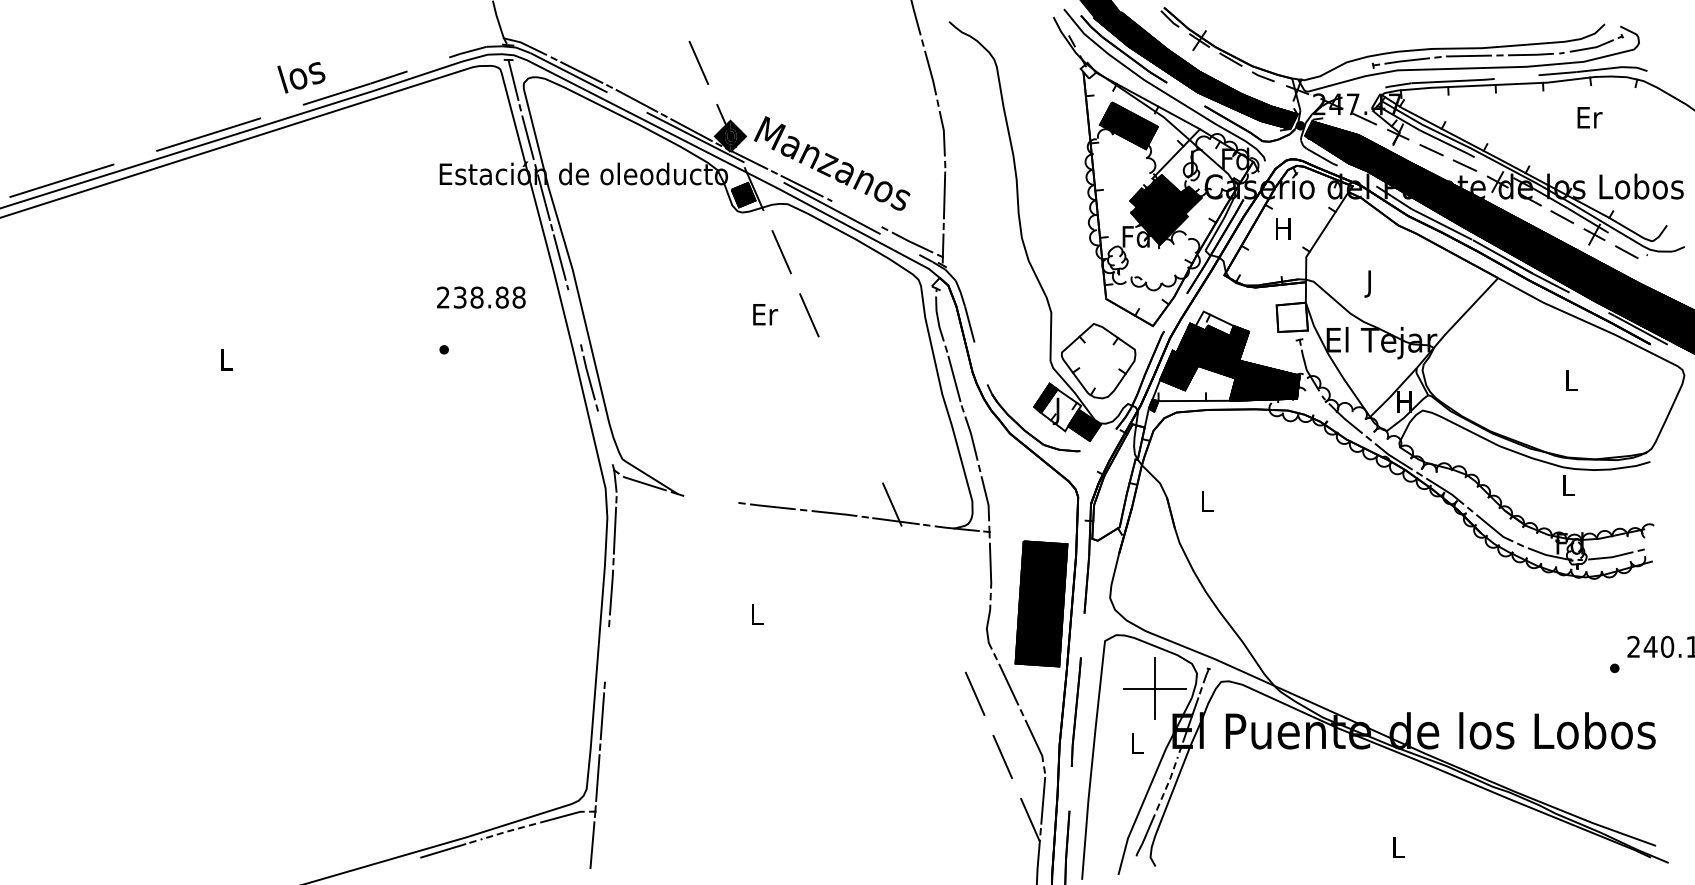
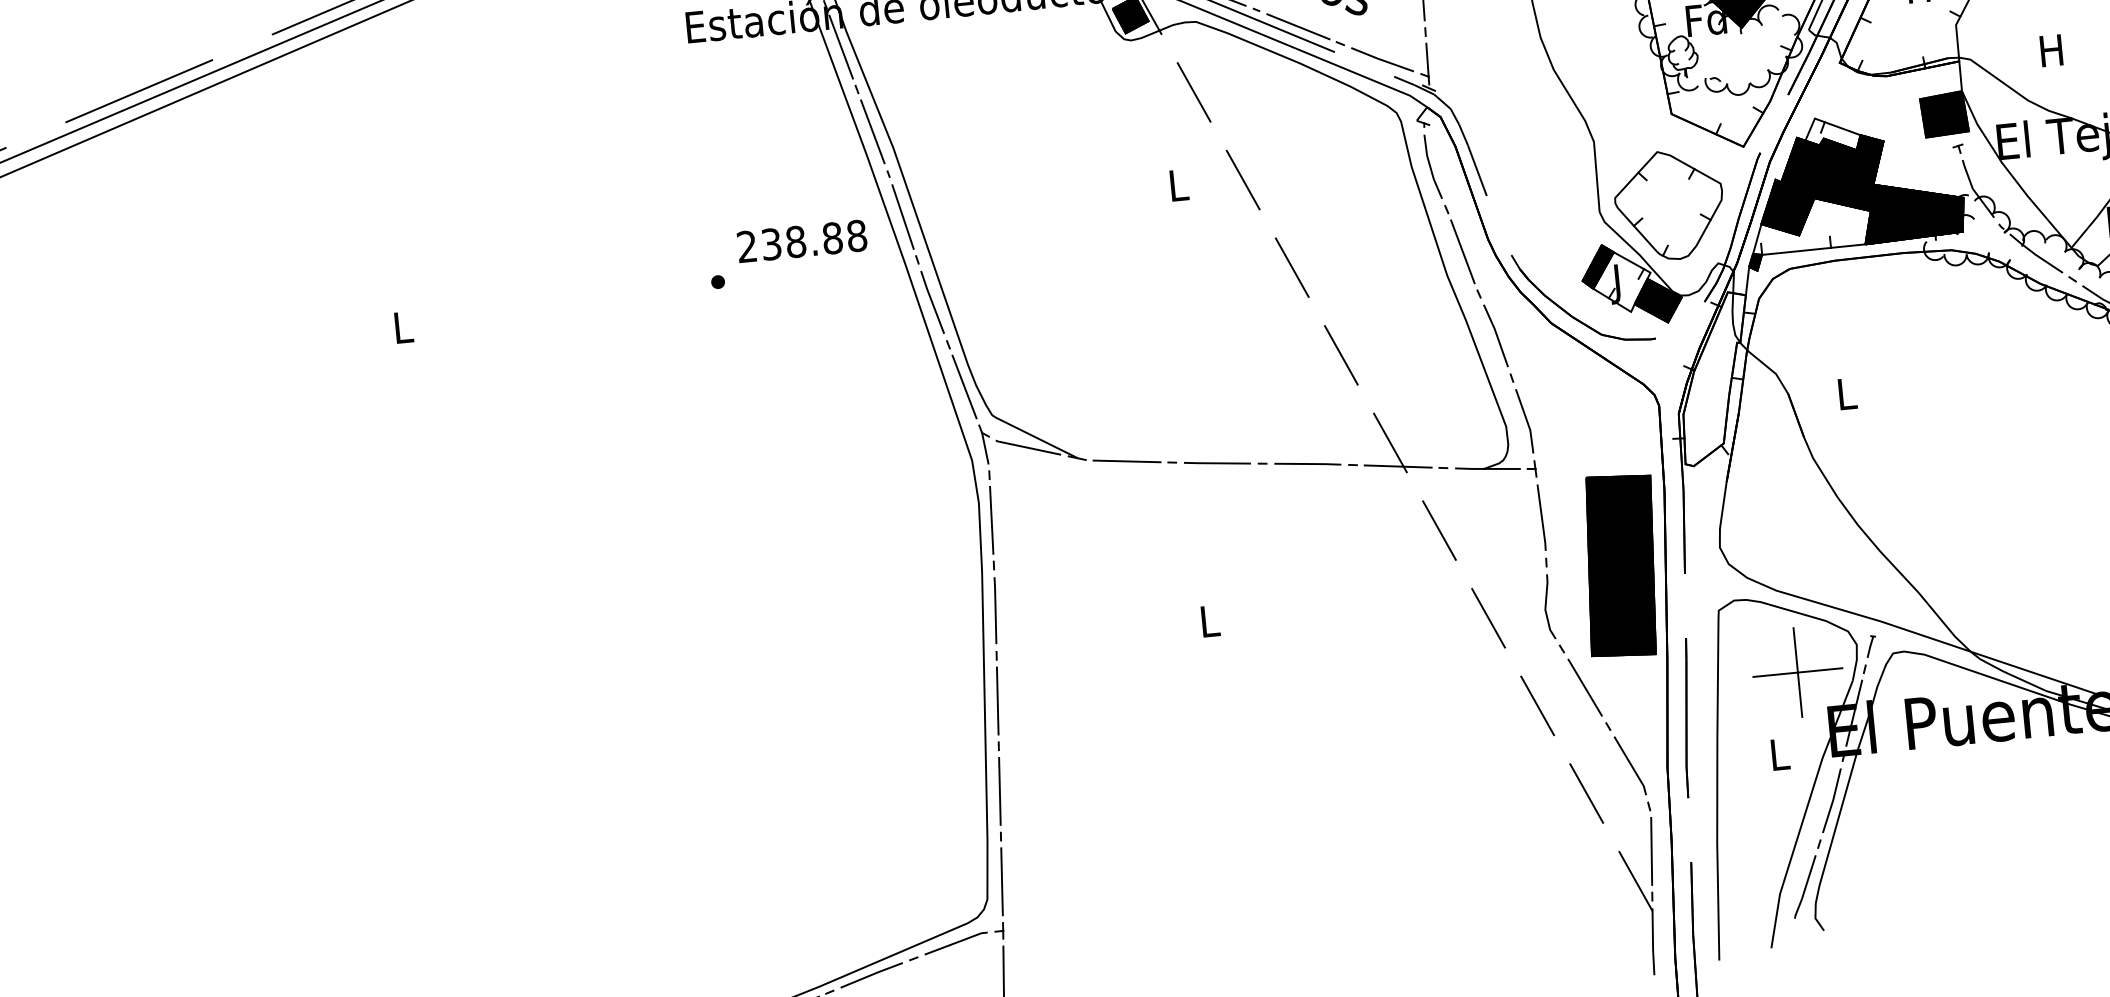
line: (856, 213) -> (1297, 25), added
text: (1369, 283) -> (2051, 54), J -> H
text: (481, 297) -> (802, 241), moved
text: (765, 314) -> (1179, 185), Er -> L
line: (574, 317) -> (902, 216), added
fill: (1291, 317) -> (1943, 114), added
line: (836, 378) -> (1291, 267), added
line: (605, 437) -> (964, 386), added
line: (864, 441) -> (1341, 355), added
line: (711, 499) -> (1127, 461), added
line: (919, 567) -> (1438, 530), added
line: (947, 630) -> (1488, 617), added
line: (606, 654) -> (997, 701), added
line: (1170, 777) -> (1833, 799), dashed -> solid
line: (502, 832) -> (871, 974), dashed -> solid

